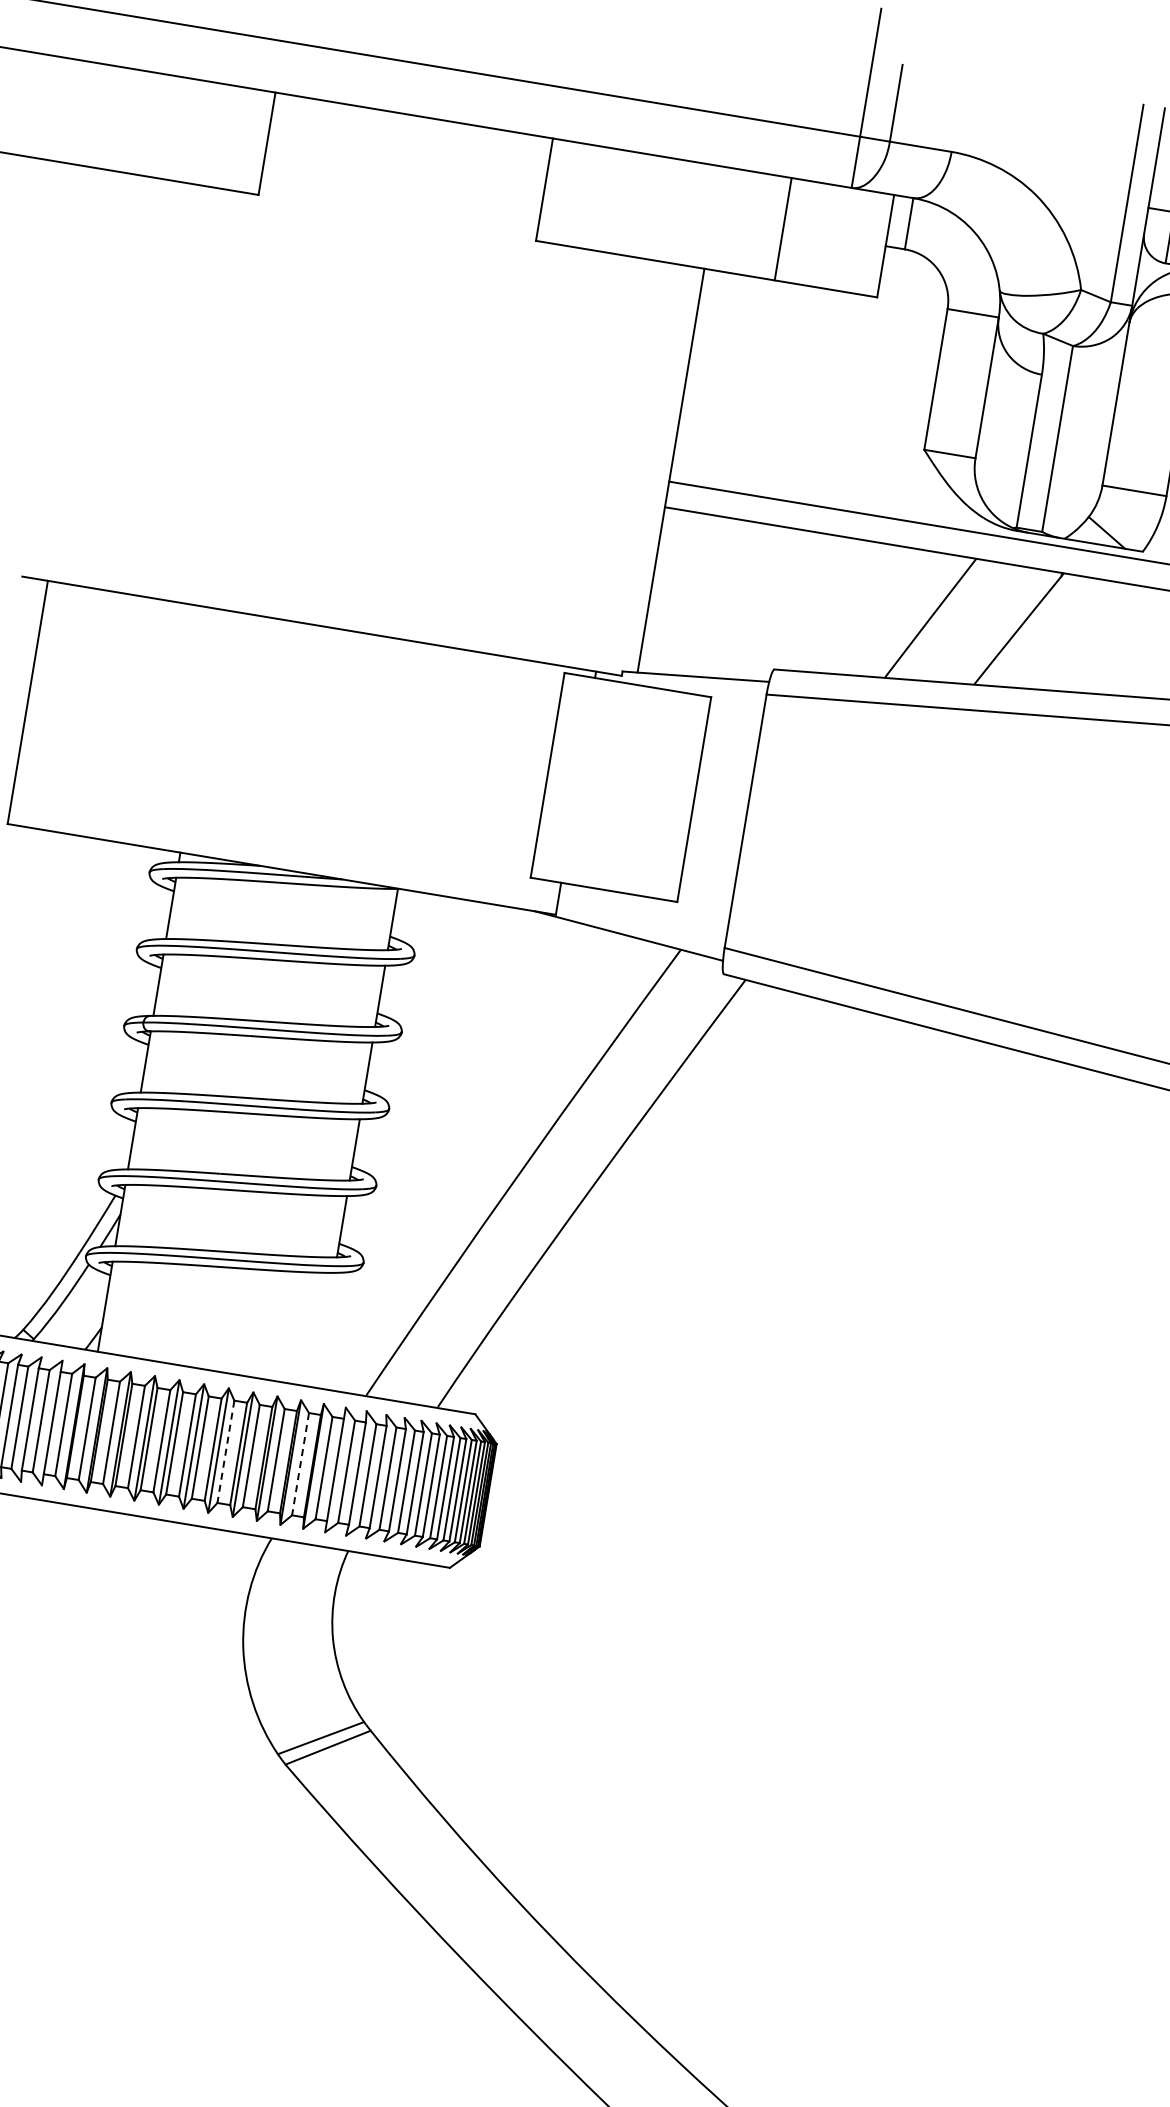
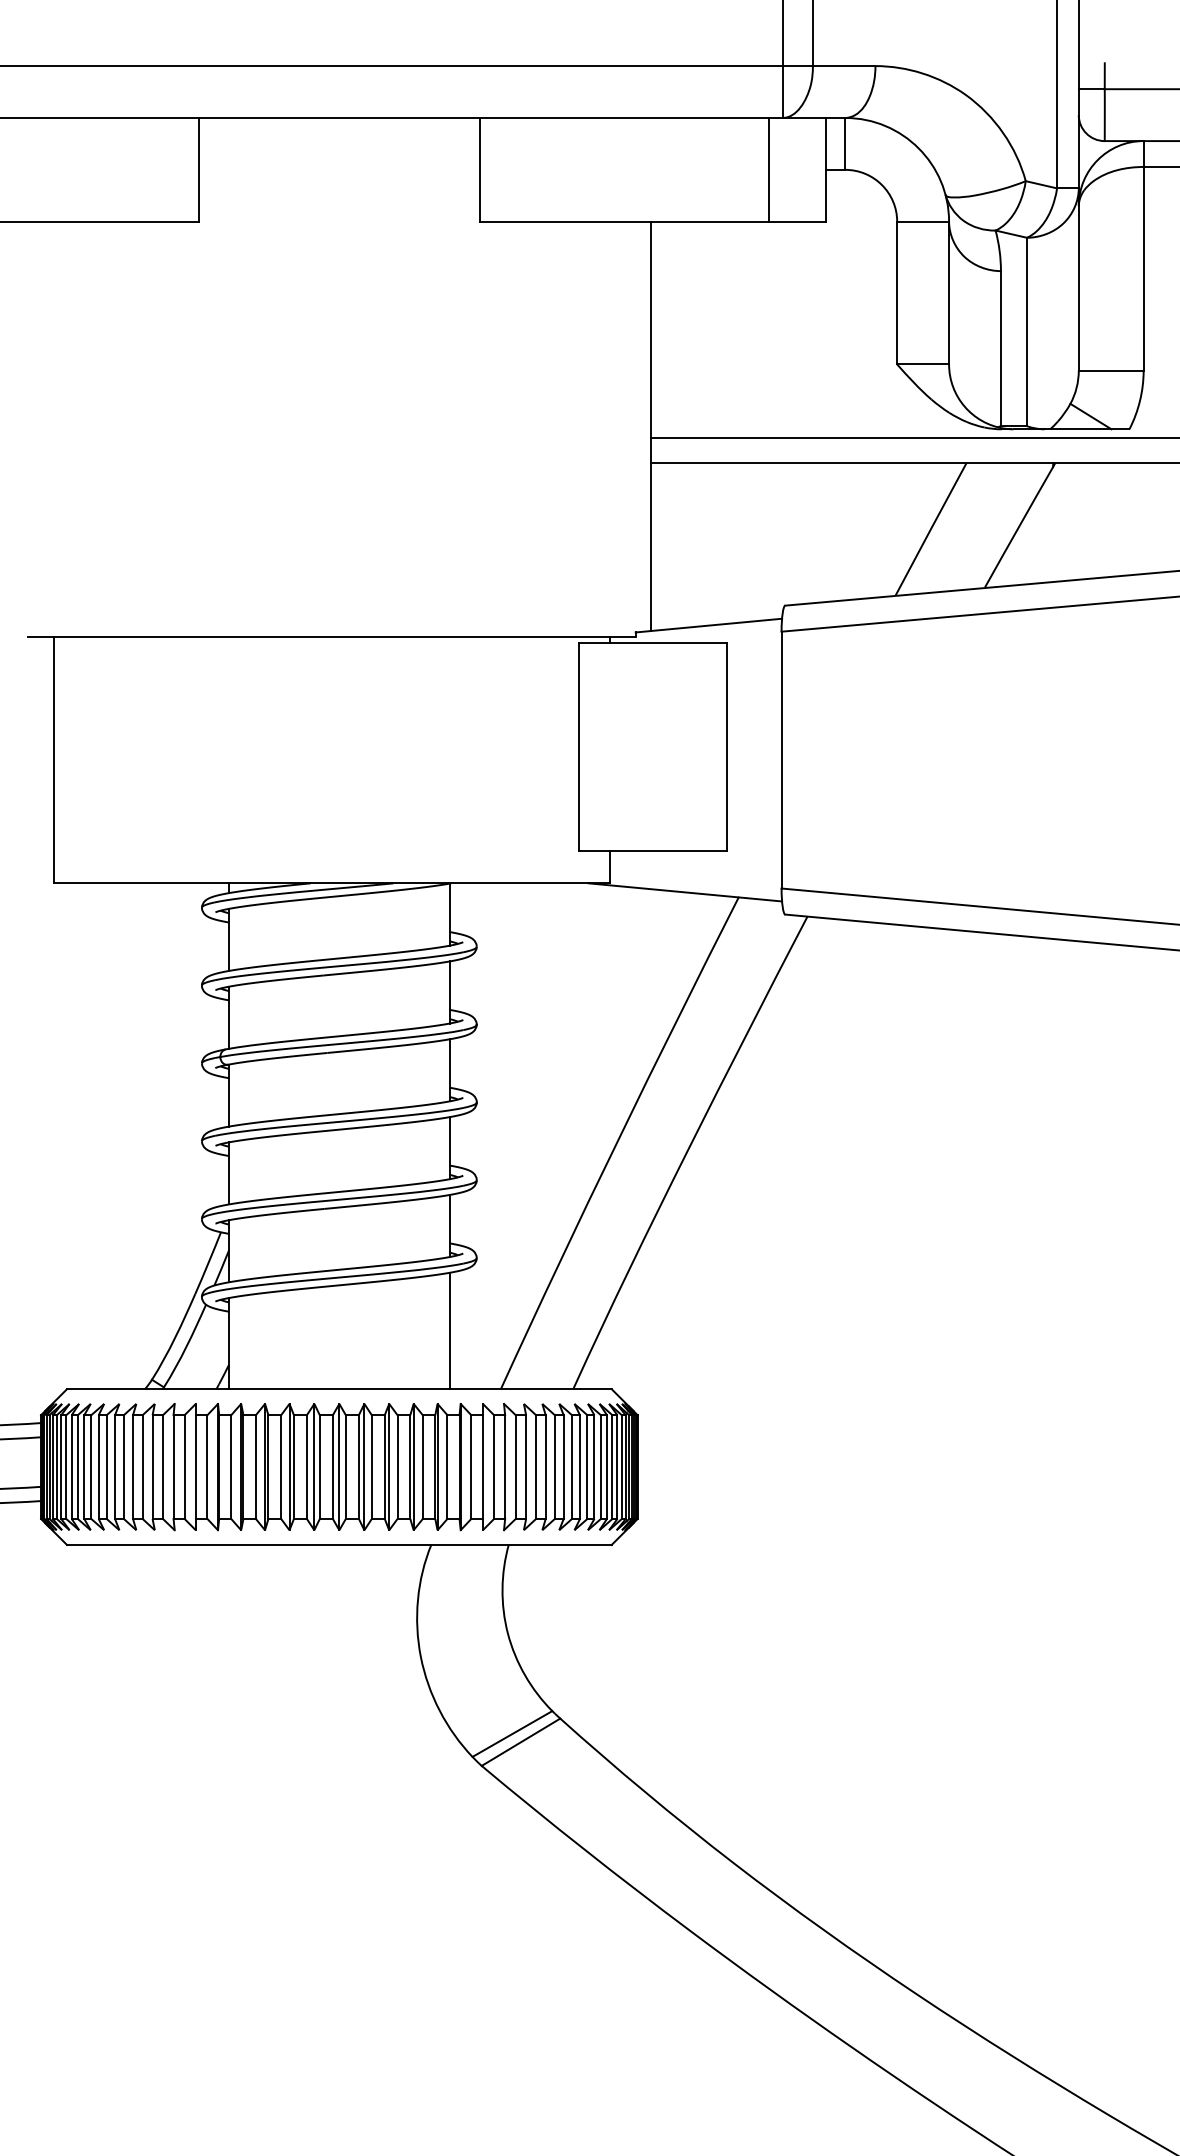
line: (782, 228) -> (768, 169), moved
line: (324, 1329) -> (449, 1330), added
line: (225, 1452) -> (371, 1467), dashed -> solid
line: (300, 1464) -> (447, 1467), dashed -> solid

